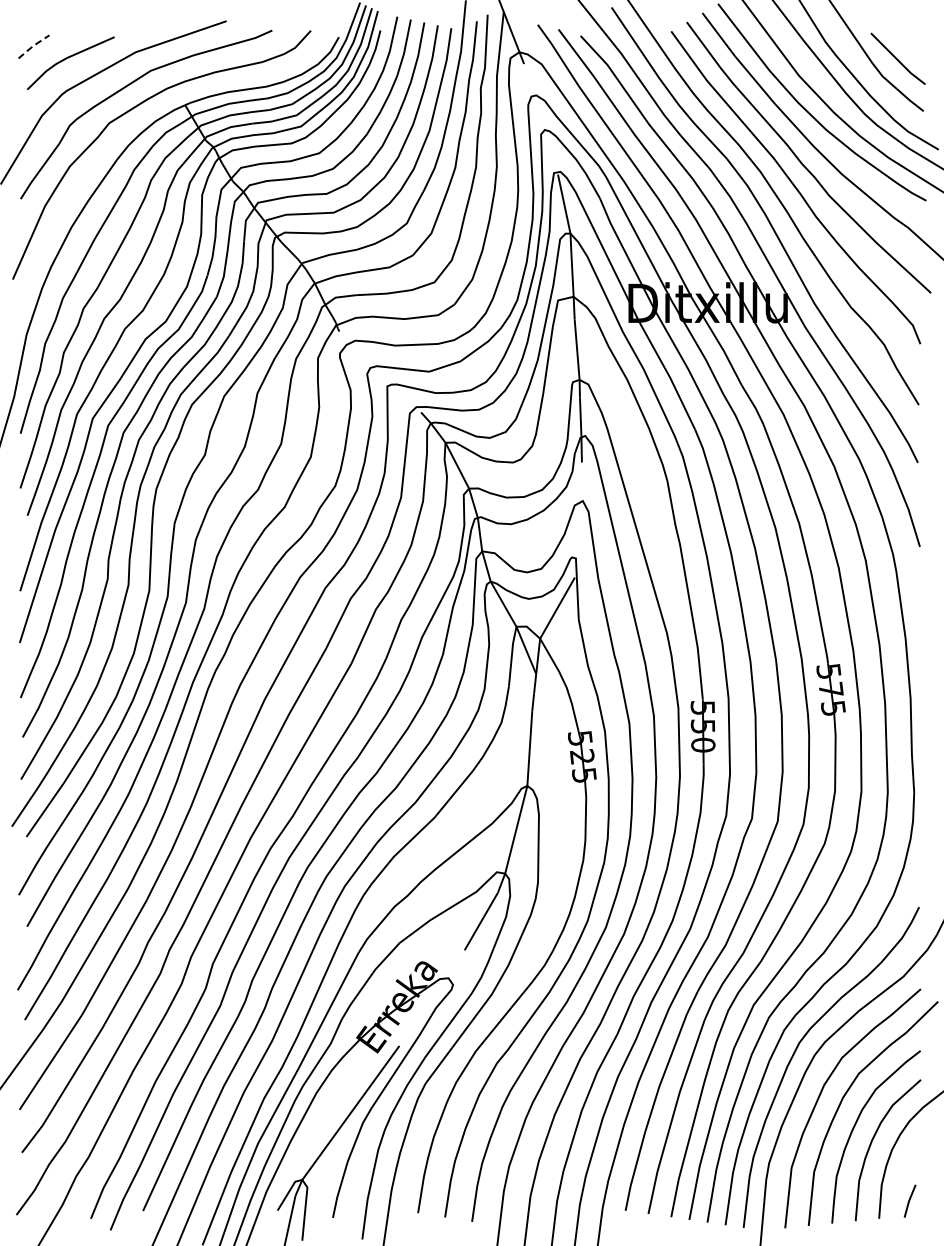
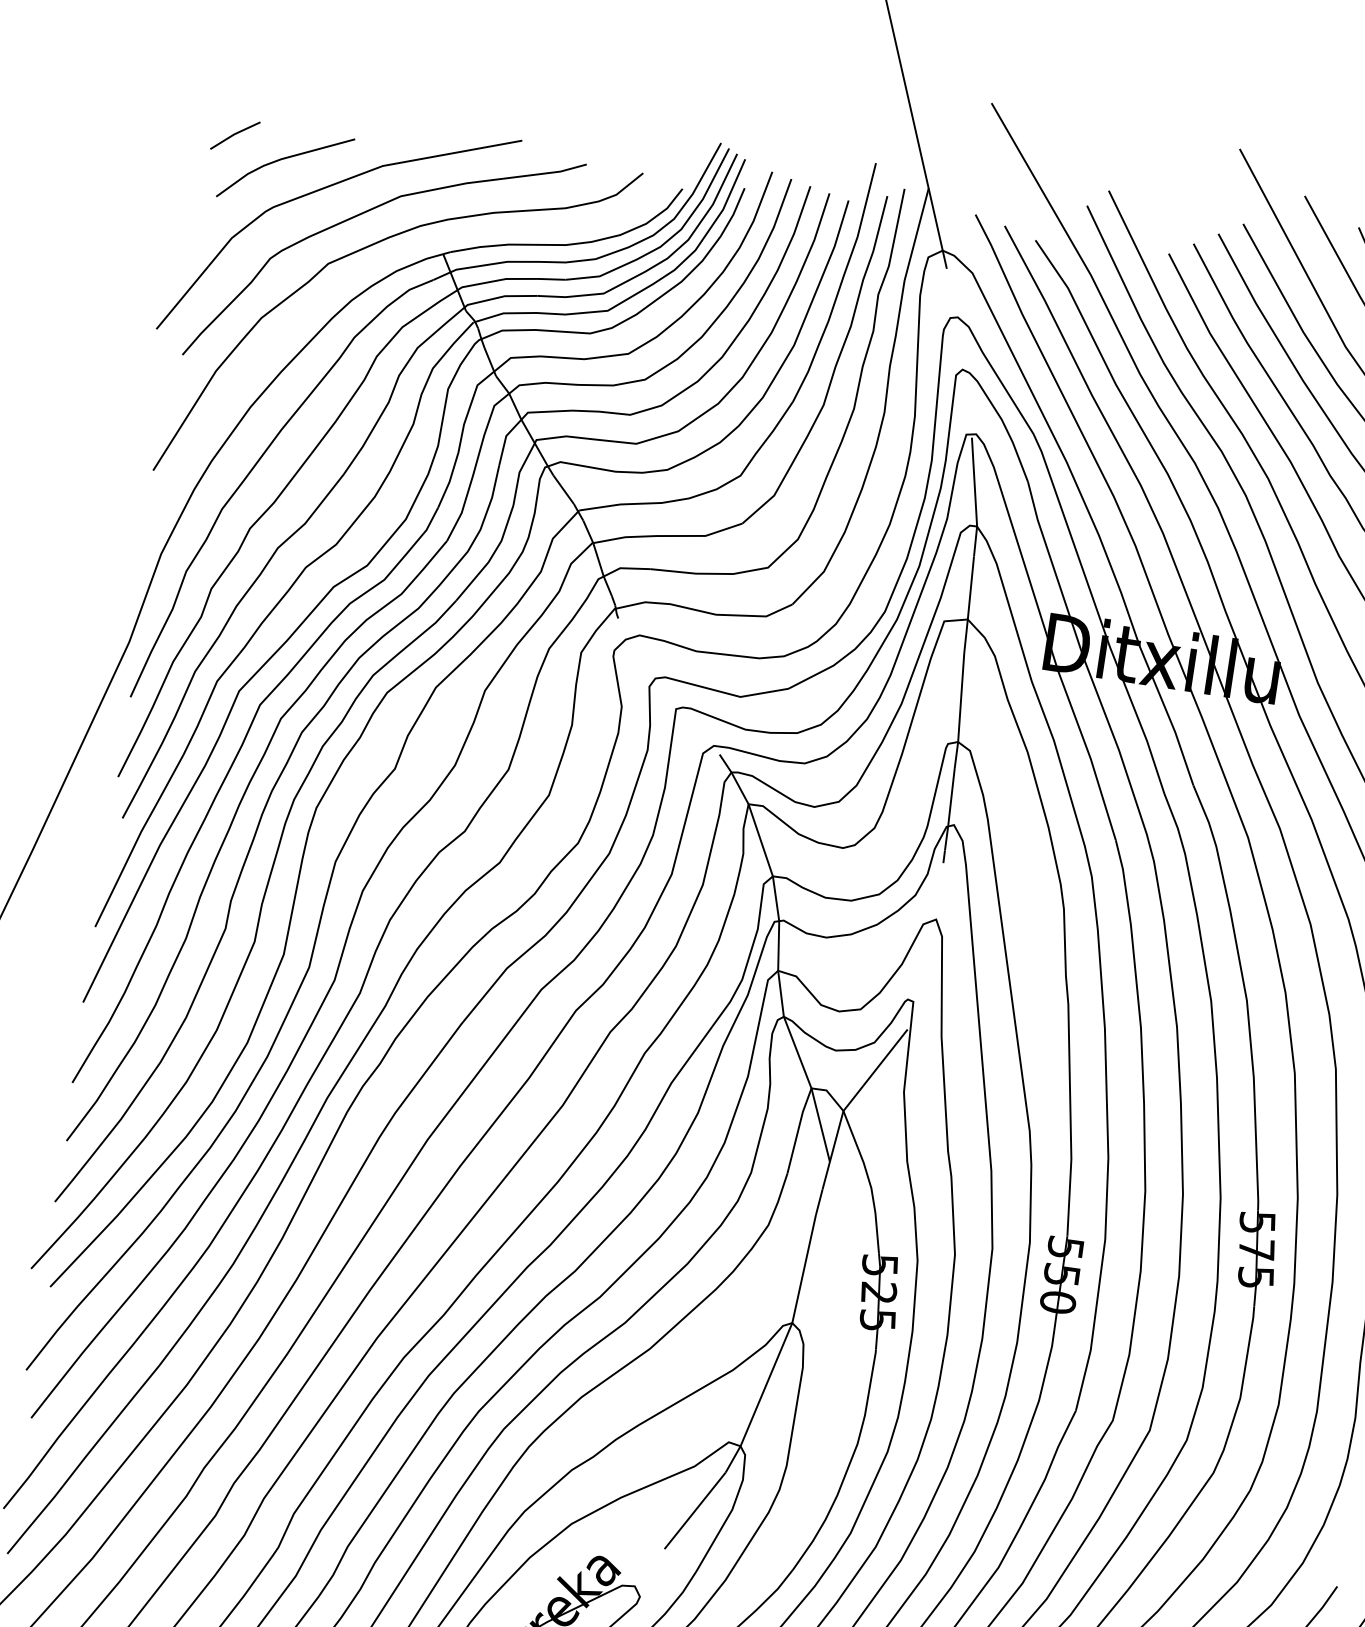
line: (33, 46) -> (234, 135), dashed -> solid

